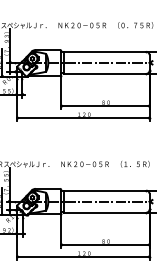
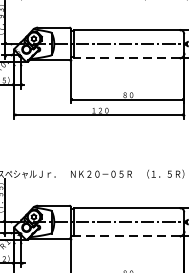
line: (104, 73) -> (126, 57), solid -> dashed
line: (104, 212) -> (126, 236), solid -> dashed

